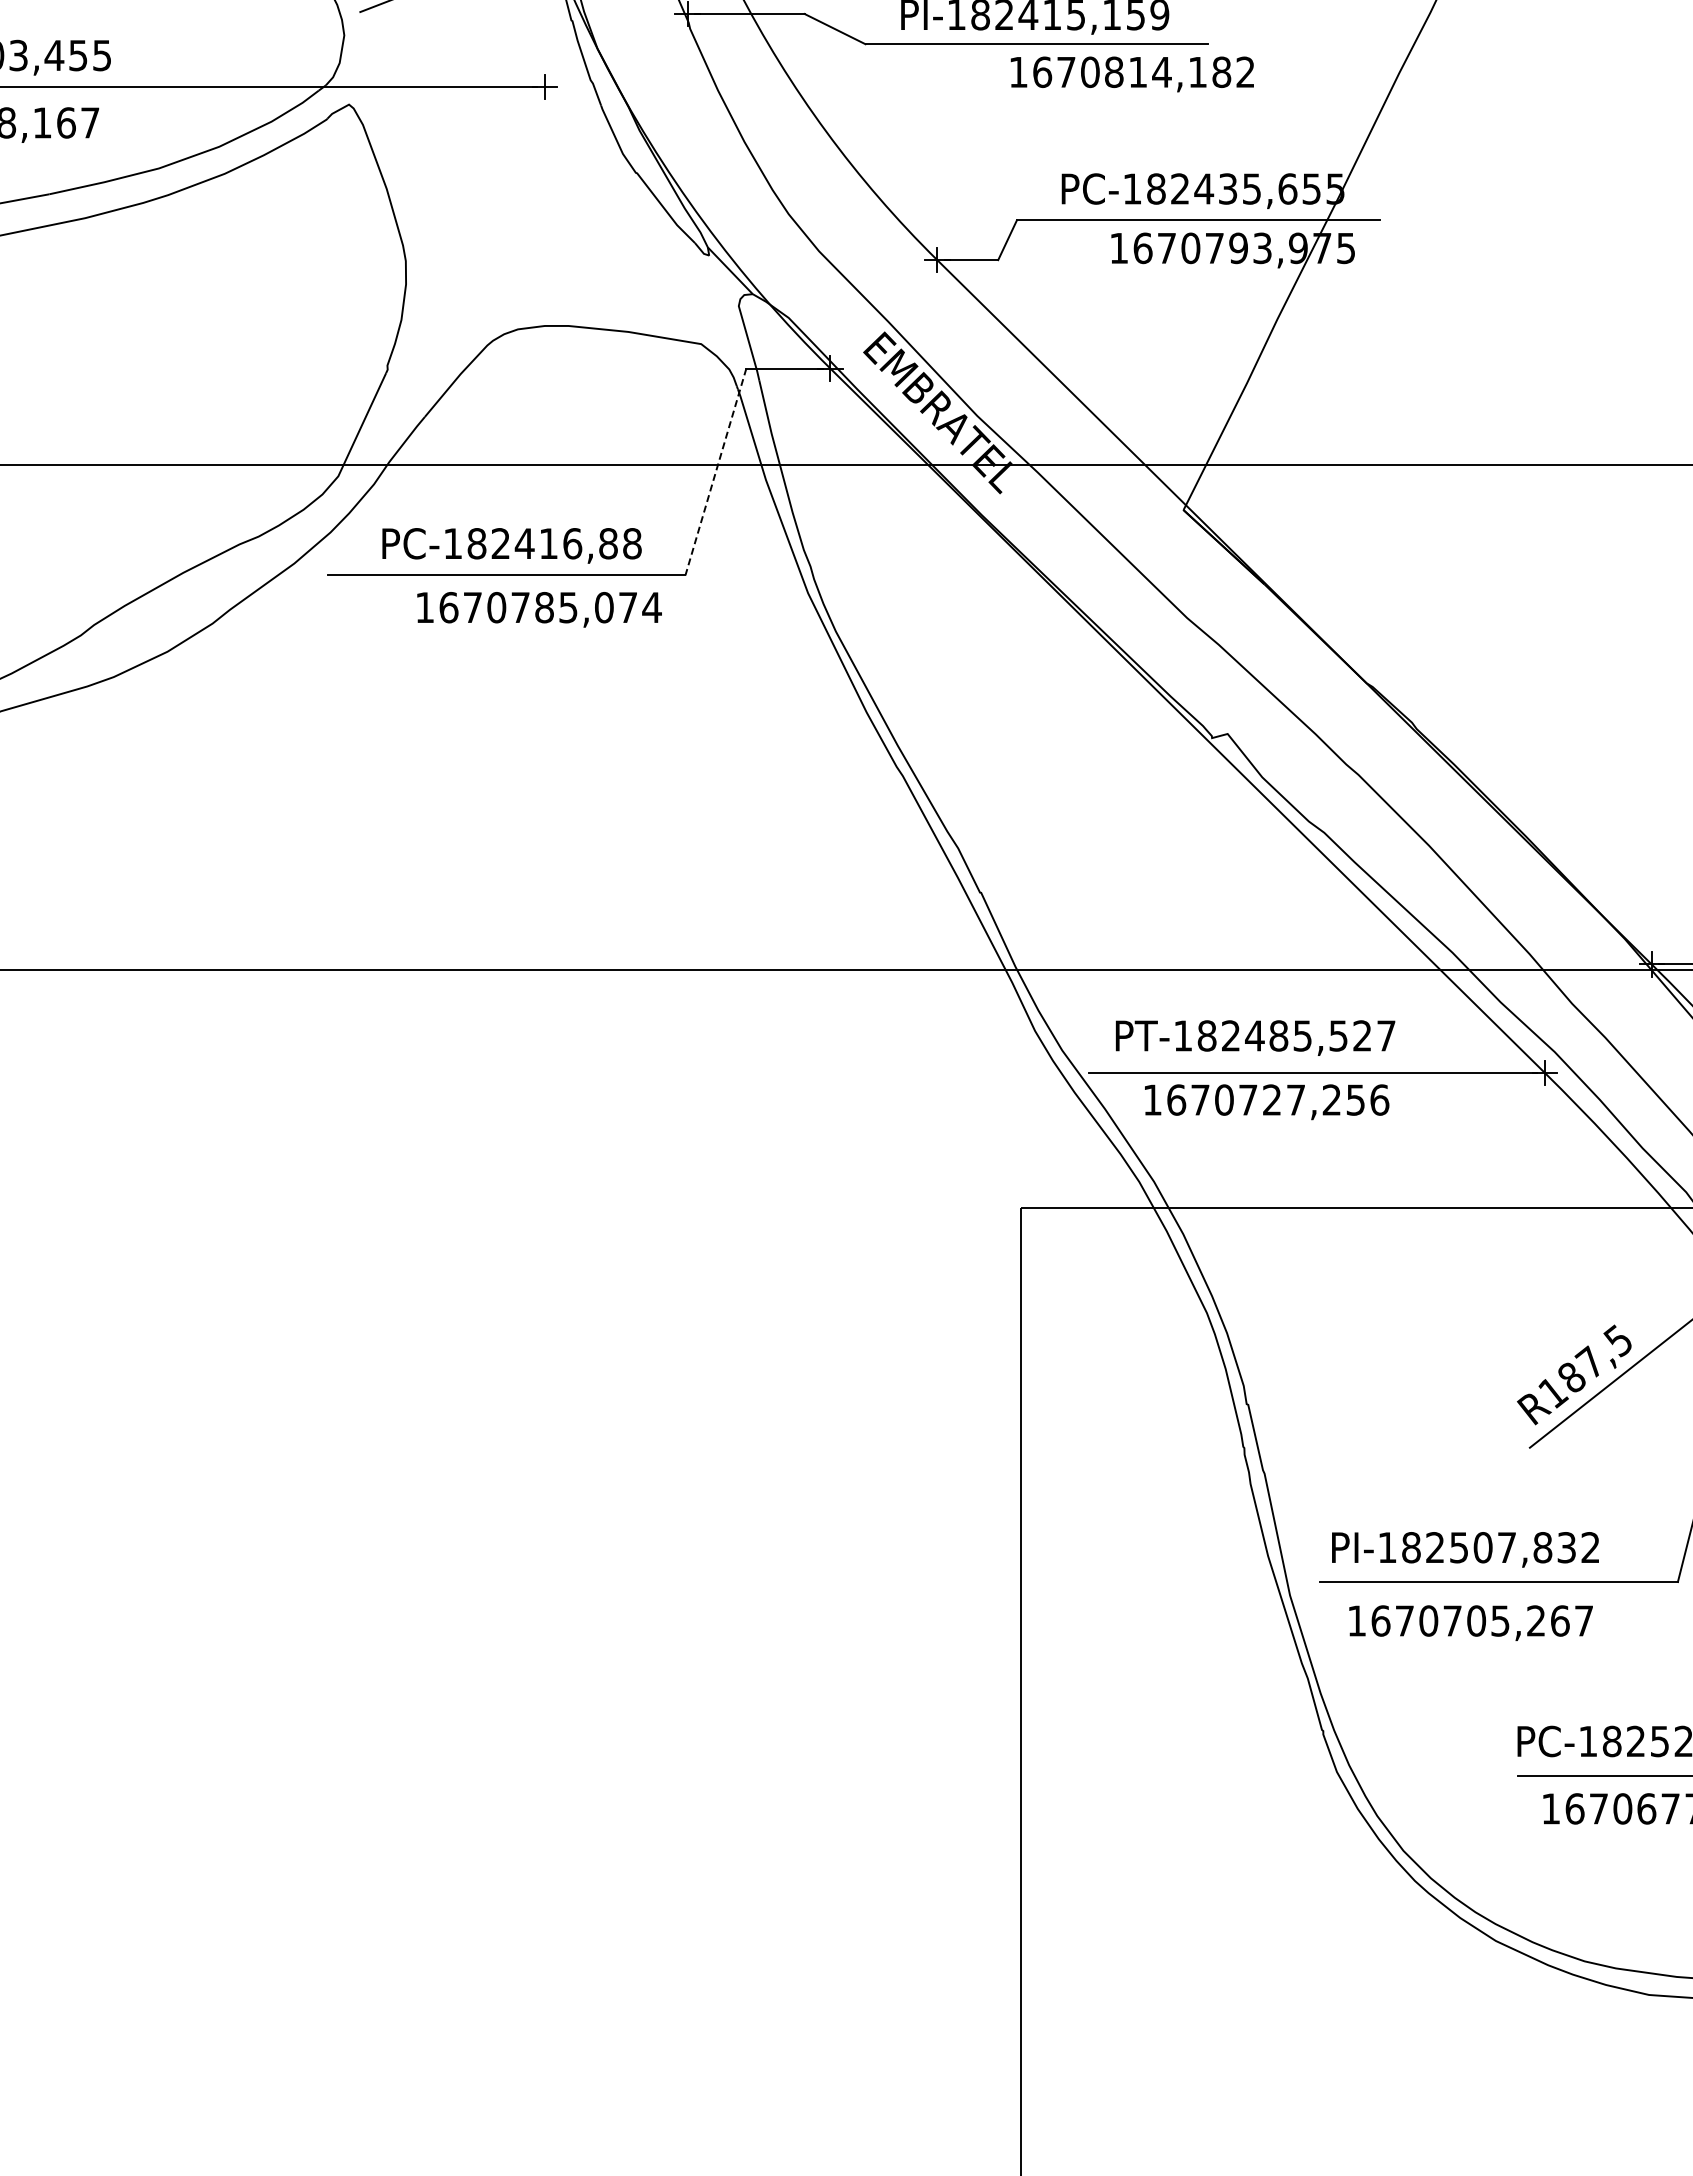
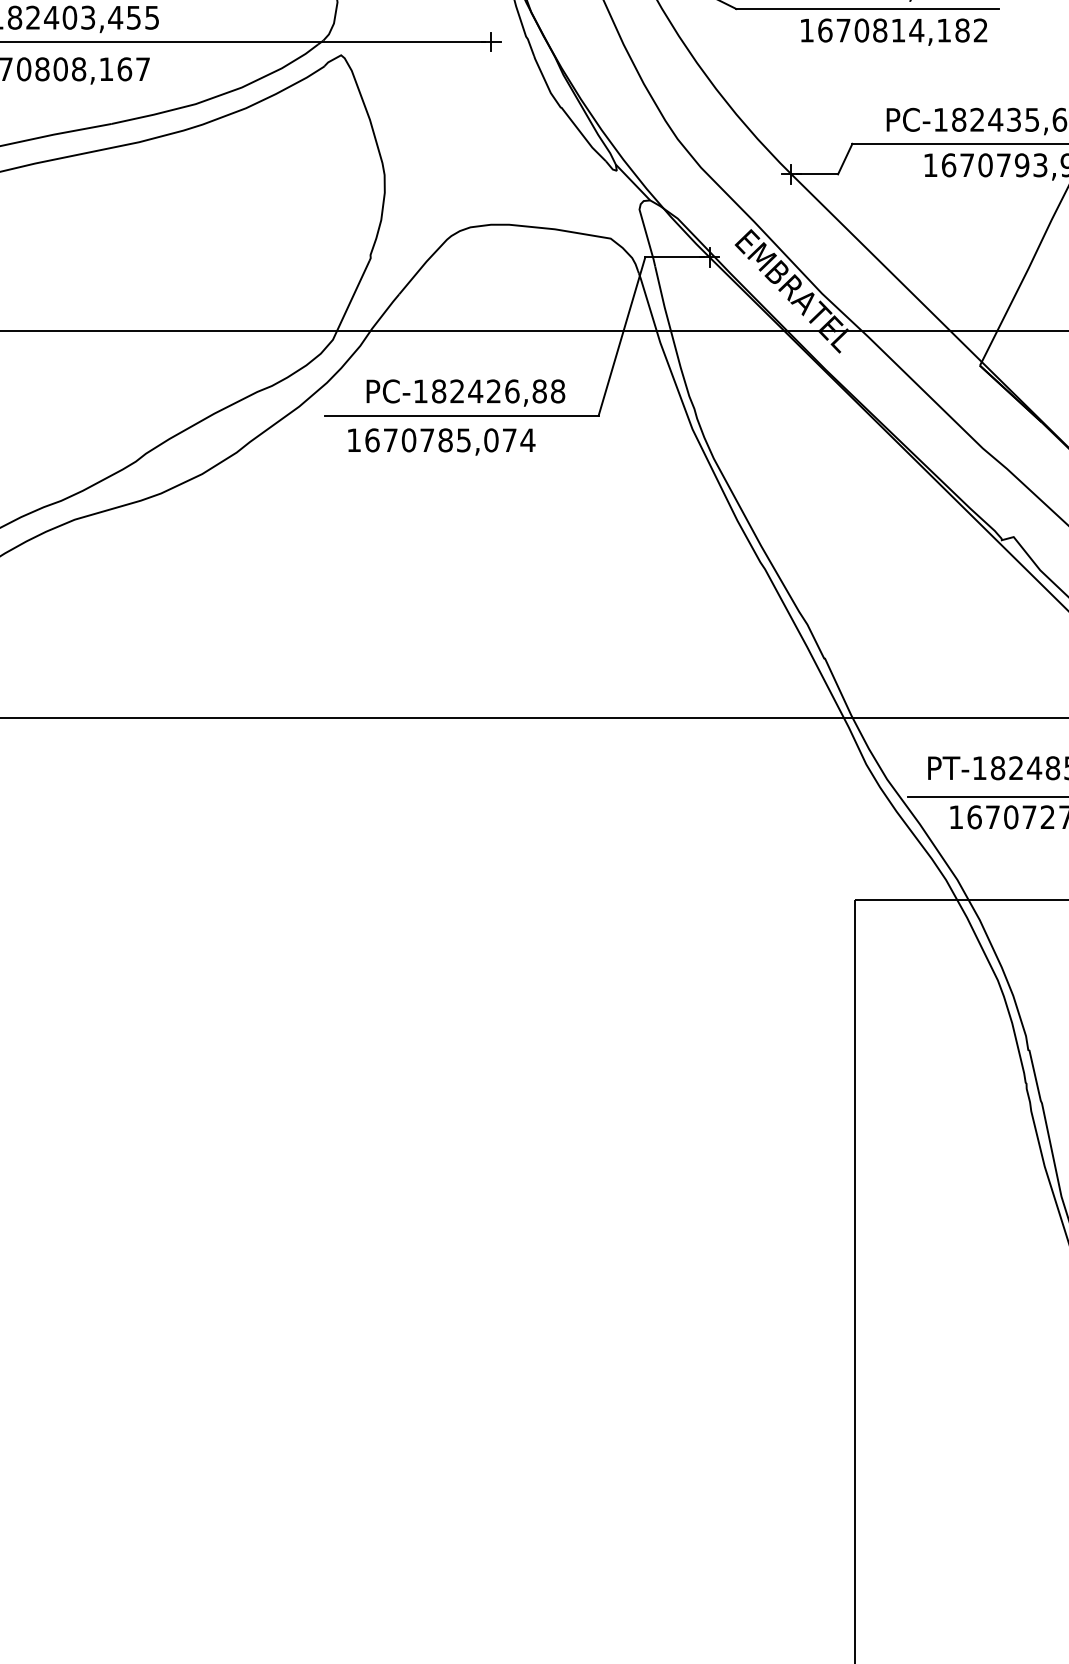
text: (1131, 74) -> (893, 32), moved
line: (715, 471) -> (621, 336), dashed -> solid
text: (548, 543) -> (493, 391), PC-182416,88 -> PC-182426,88
text: (539, 609) -> (441, 441), moved

